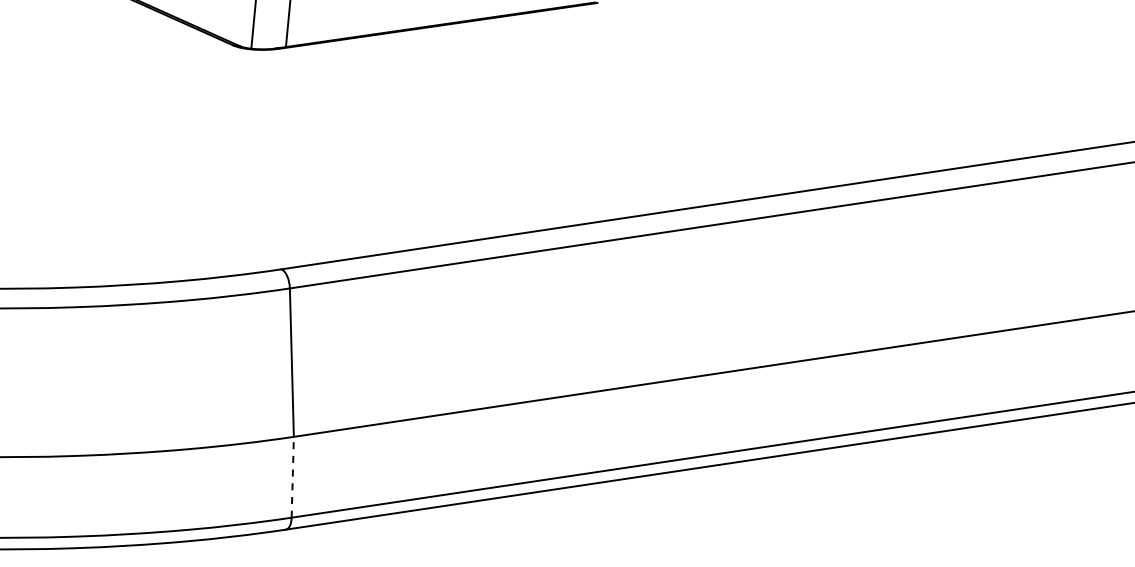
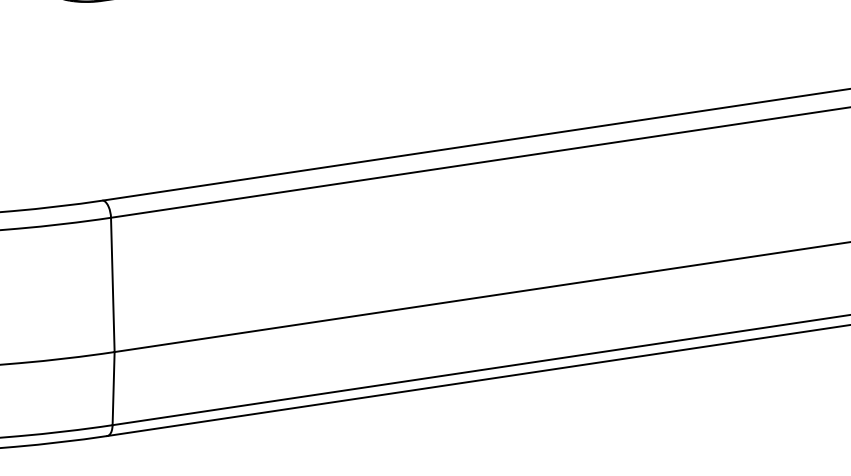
line: (292, 476) -> (113, 387), dashed -> solid

